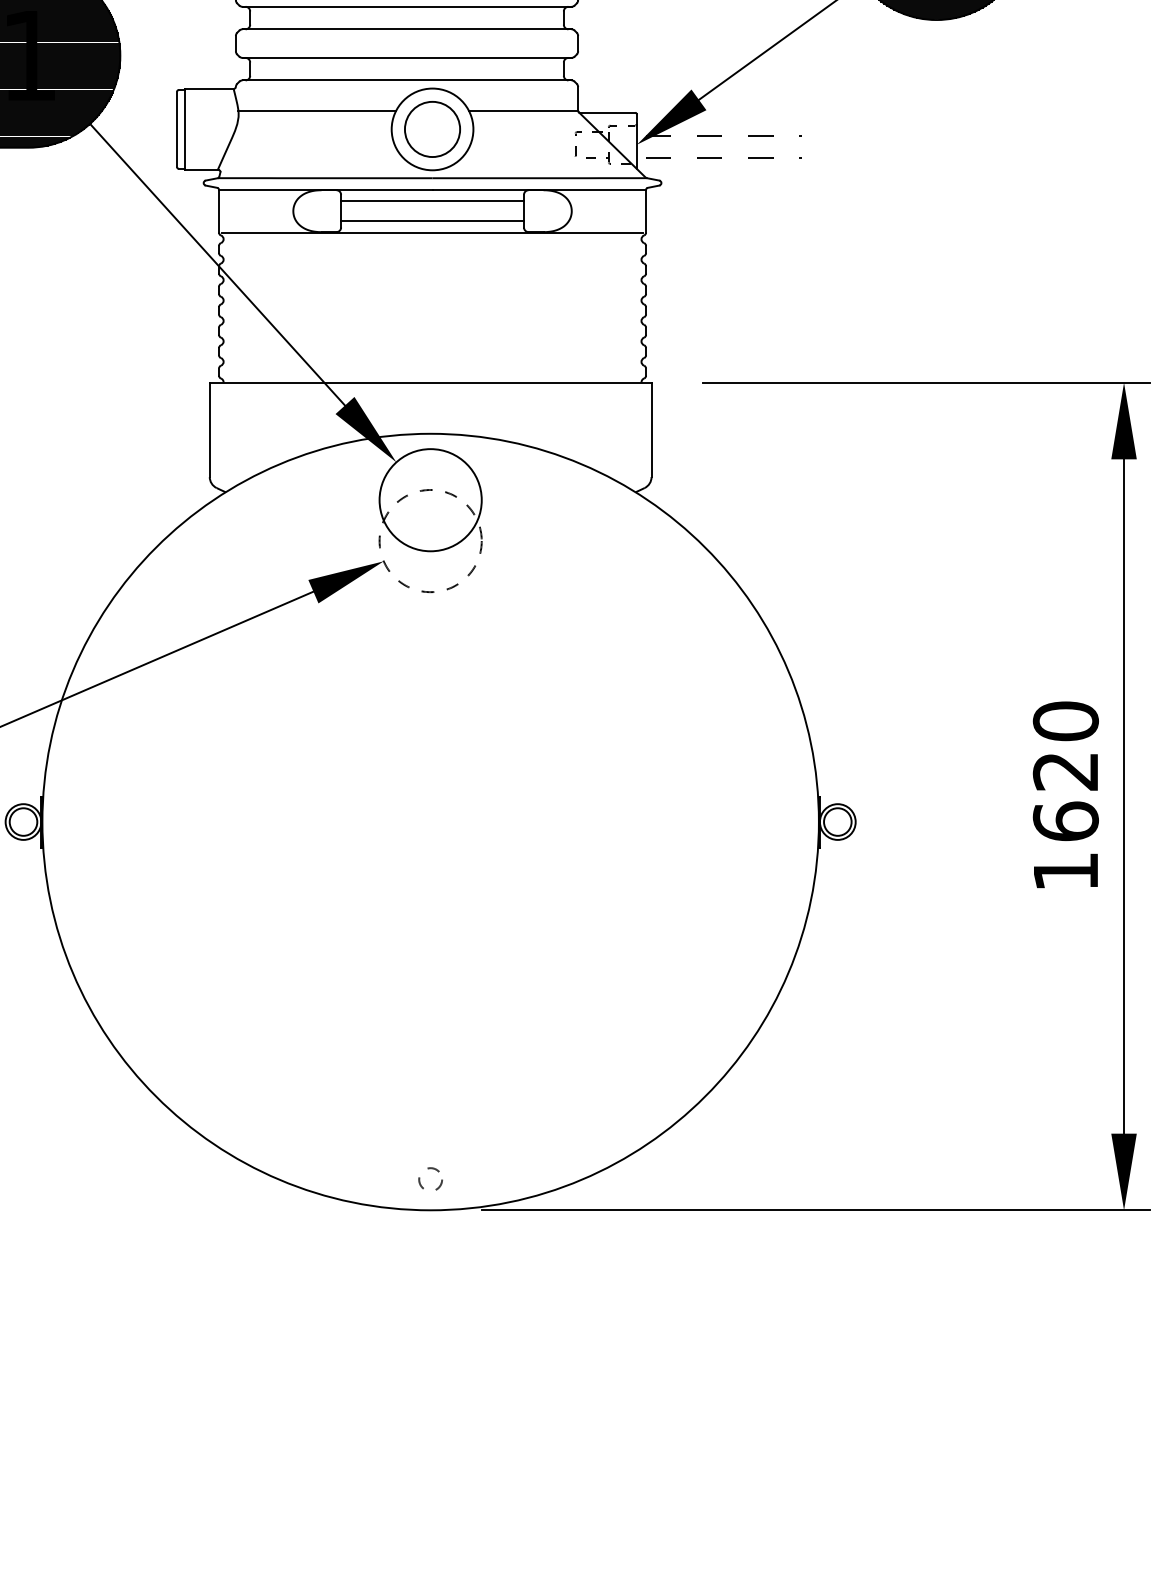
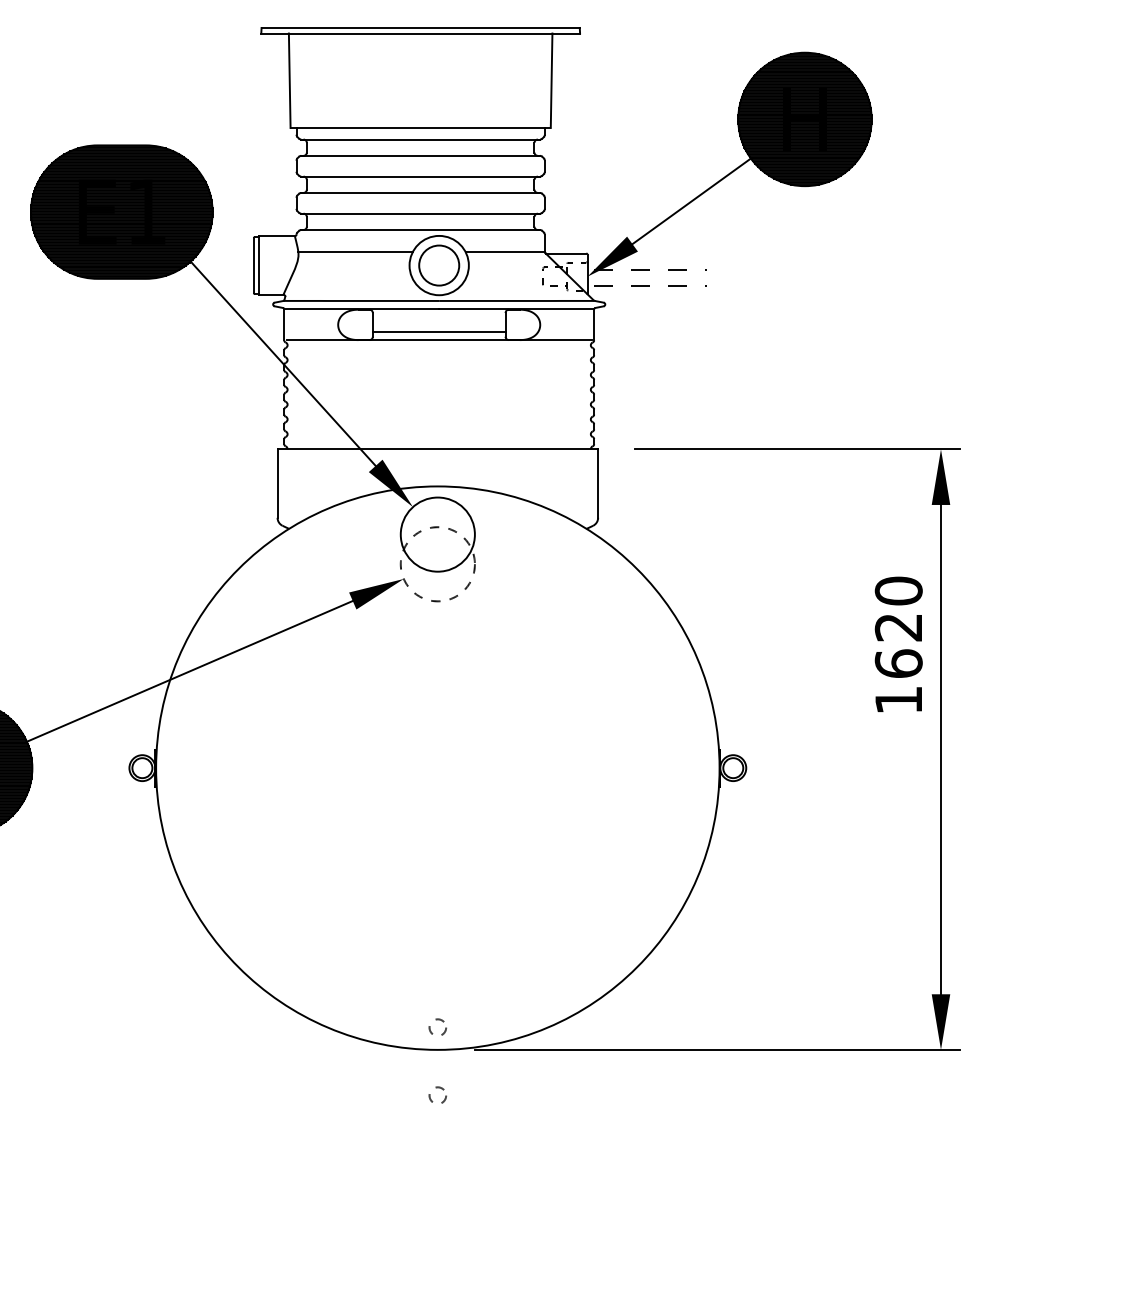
line: (431, 200) -> (438, 317), removed
text: (1065, 793) -> (898, 643), moved
circle: (430, 1271) -> (437, 1094), added

